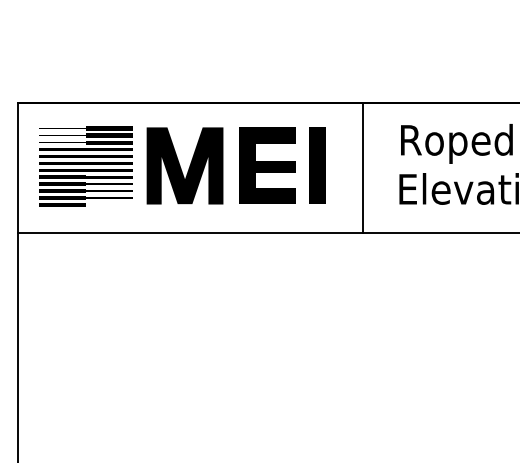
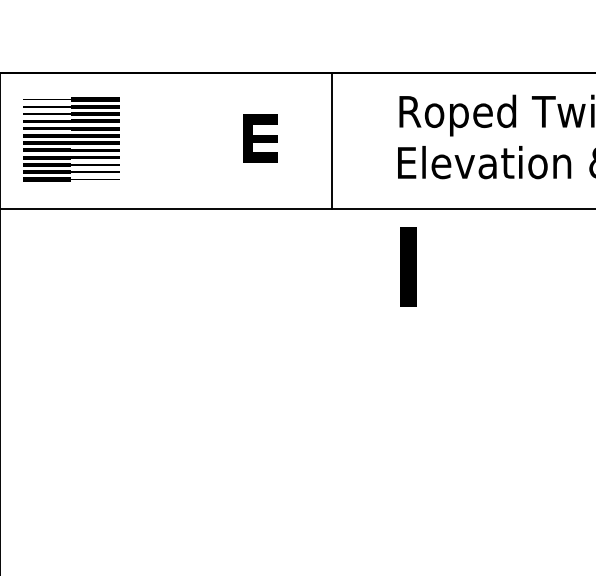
line: (317, 164) -> (408, 266), moved
part: (267, 165) -> (260, 138), size x0.6
curve: (181, 166) -> (170, 139), removed
line: (363, 167) -> (332, 140), moved

